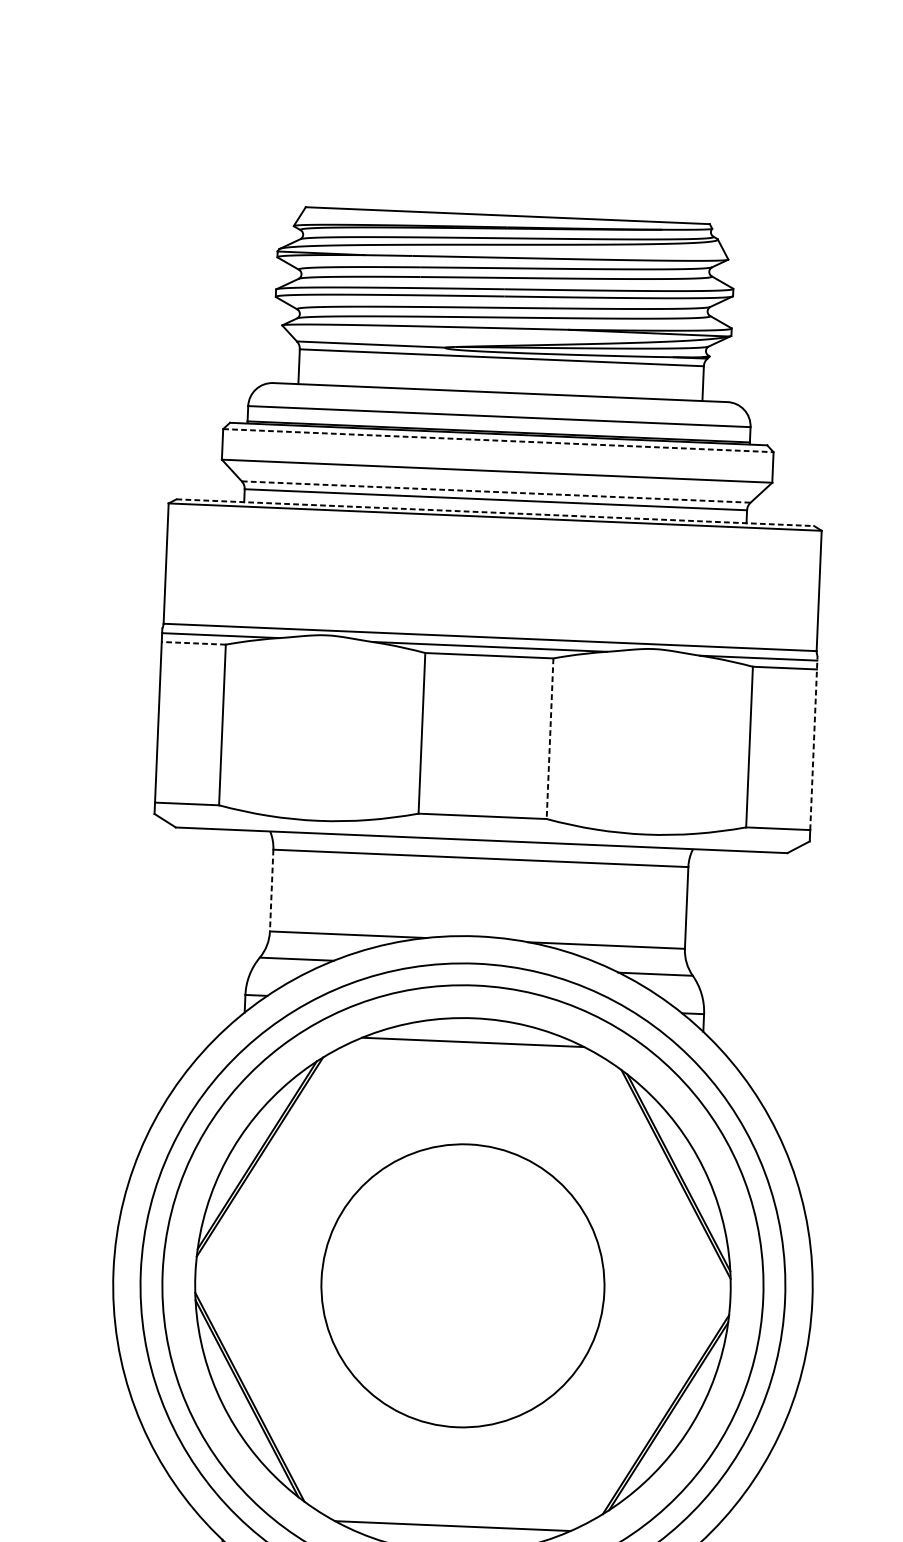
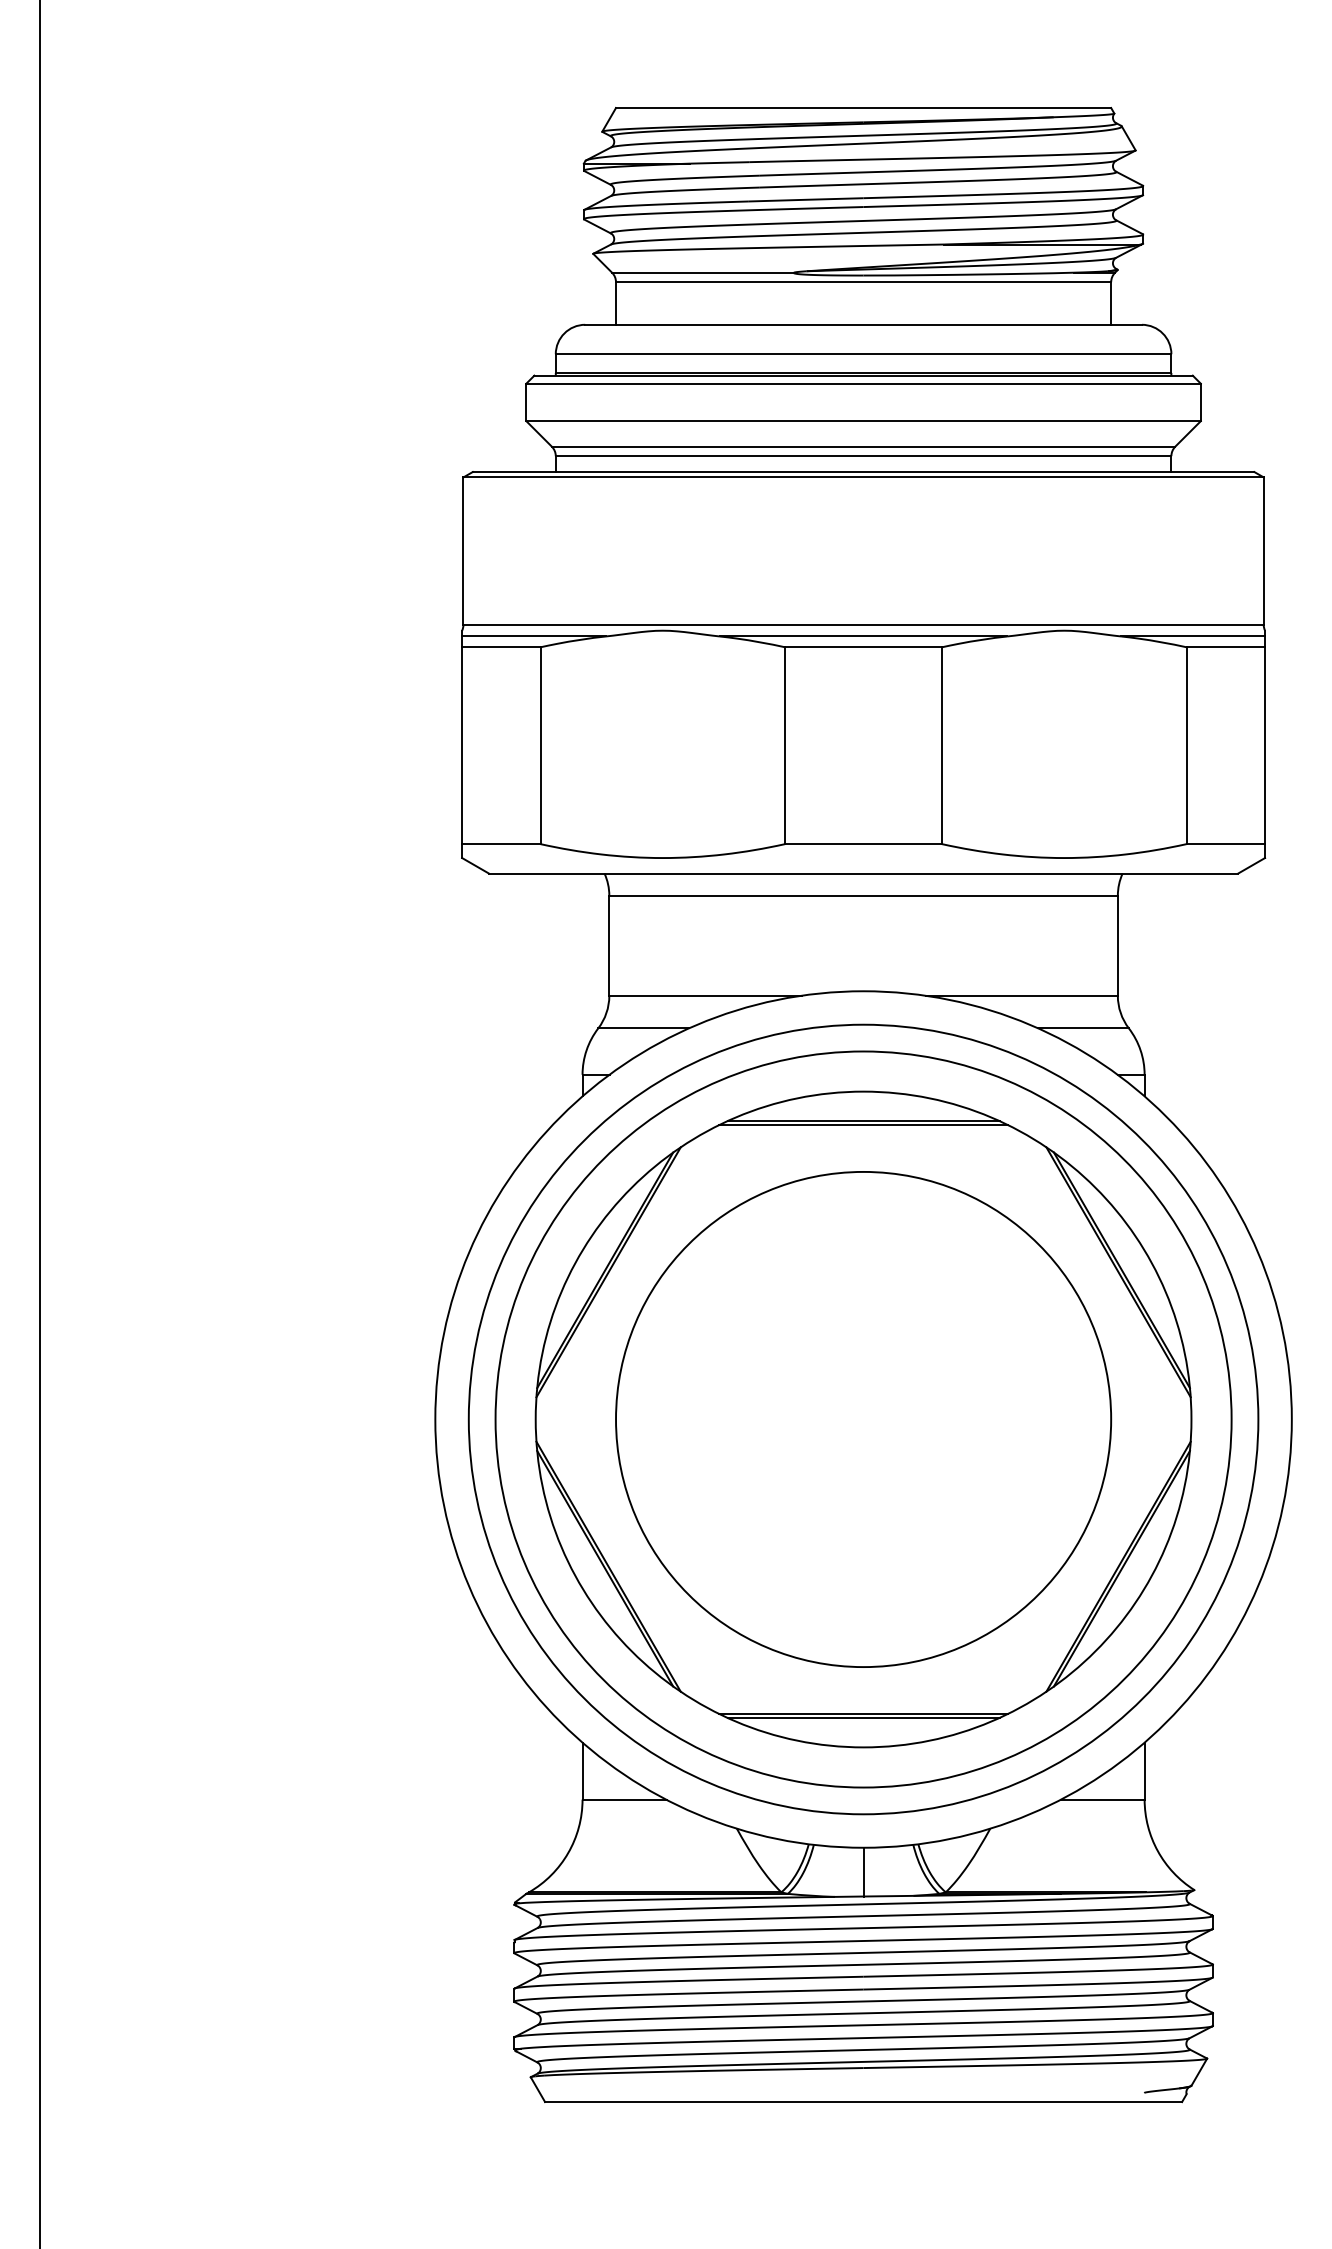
line: (499, 440) -> (864, 383), dashed -> solid
line: (496, 491) -> (863, 446), dashed -> solid
line: (495, 513) -> (863, 472), dashed -> solid
line: (193, 643) -> (500, 647), dashed -> solid
line: (550, 739) -> (942, 746), dashed -> solid
line: (814, 743) -> (1265, 737), dashed -> solid
line: (271, 891) -> (609, 946), dashed -> solid
line: (472, 1045) -> (863, 1125), added
circle: (462, 1285) -> (863, 1419), size x1.43
line: (452, 1529) -> (863, 1717), added

